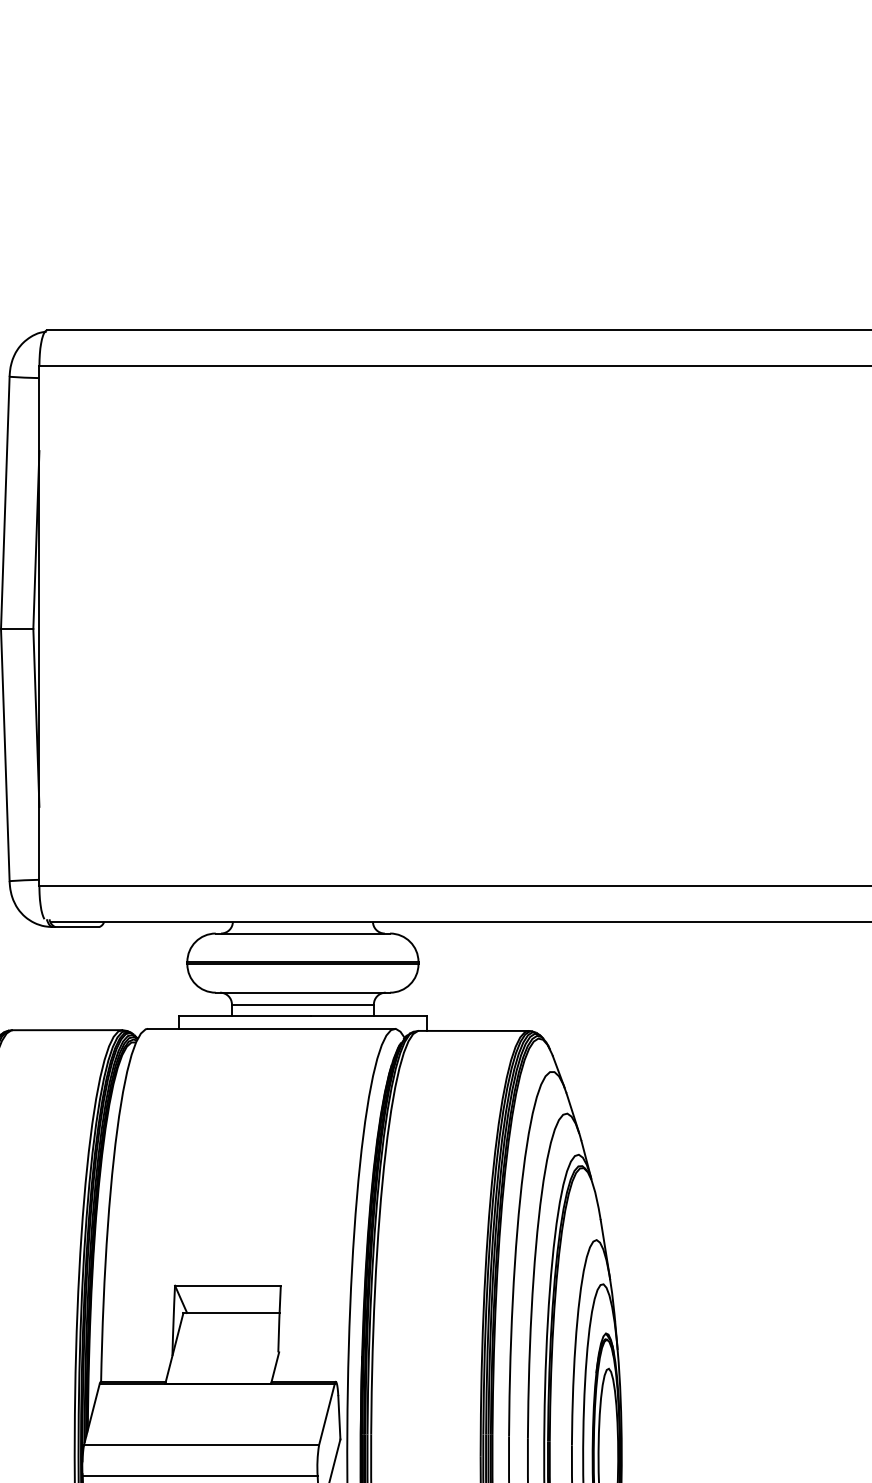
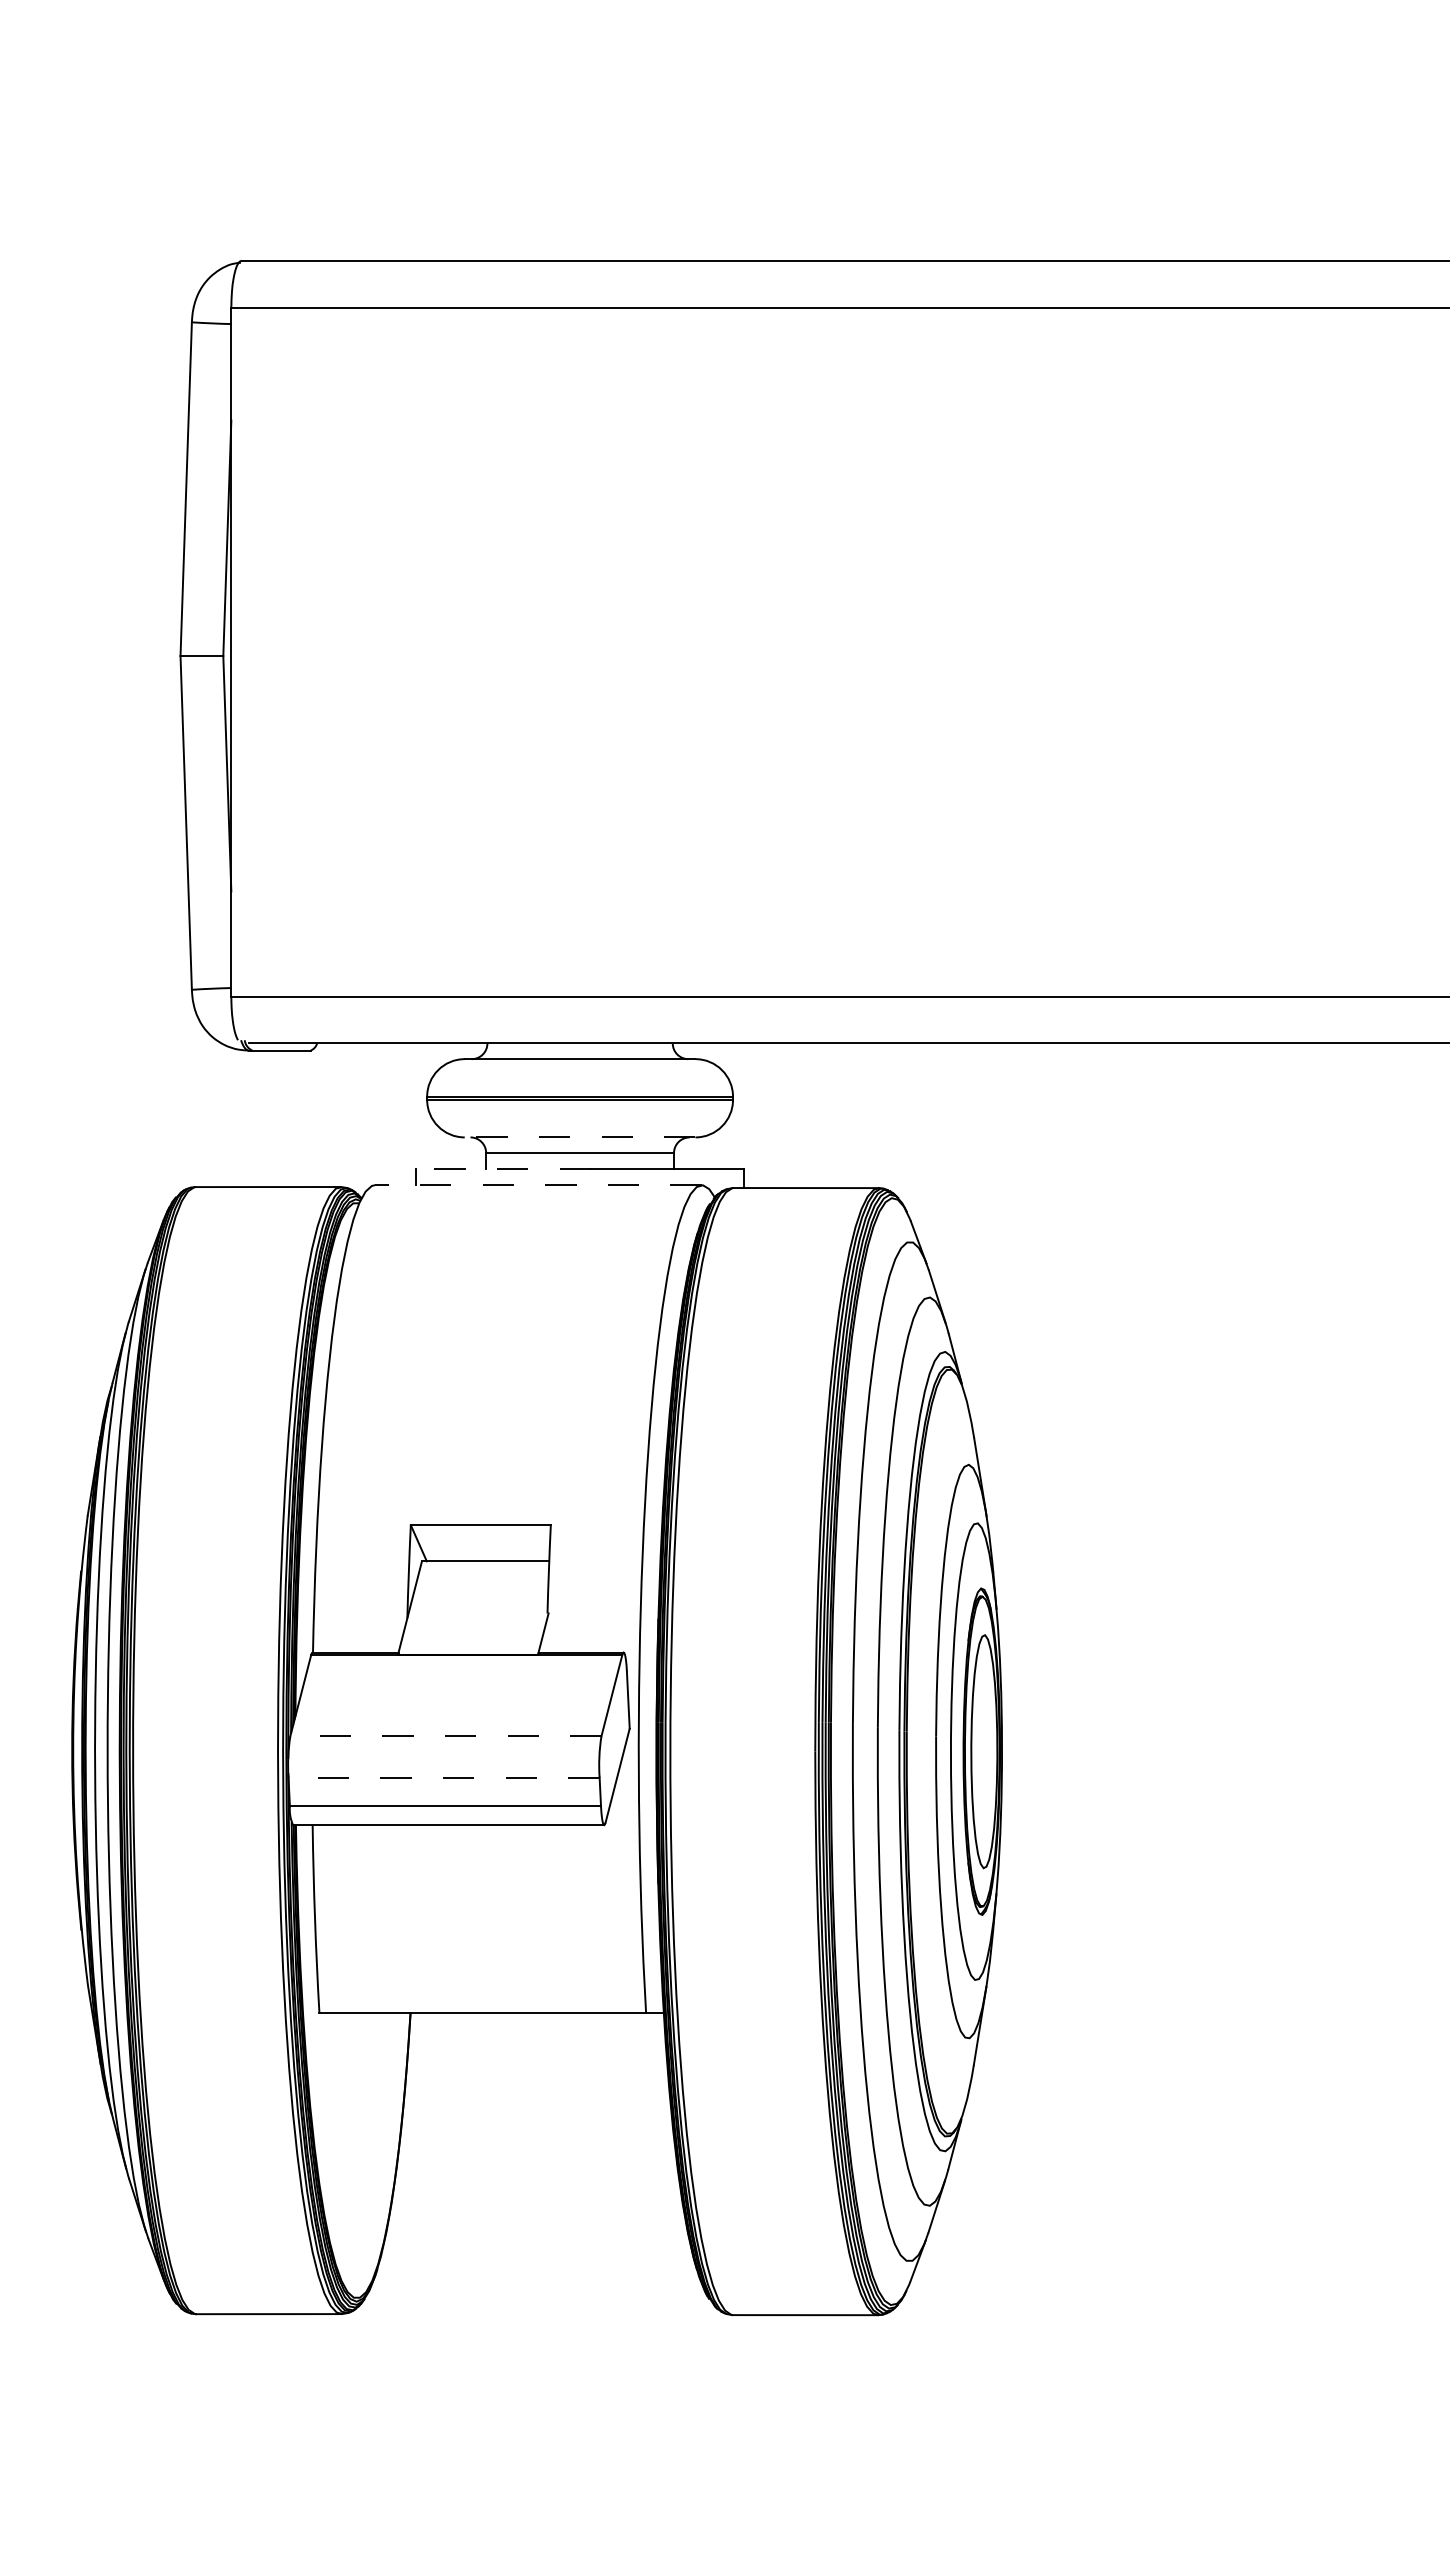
line: (302, 992) -> (579, 1137), solid -> dashed
line: (245, 1016) -> (503, 1168), solid -> dashed
line: (270, 1029) -> (537, 1185), solid -> dashed
line: (201, 1445) -> (445, 1736), solid -> dashed
line: (200, 1476) -> (444, 1777), solid -> dashed

